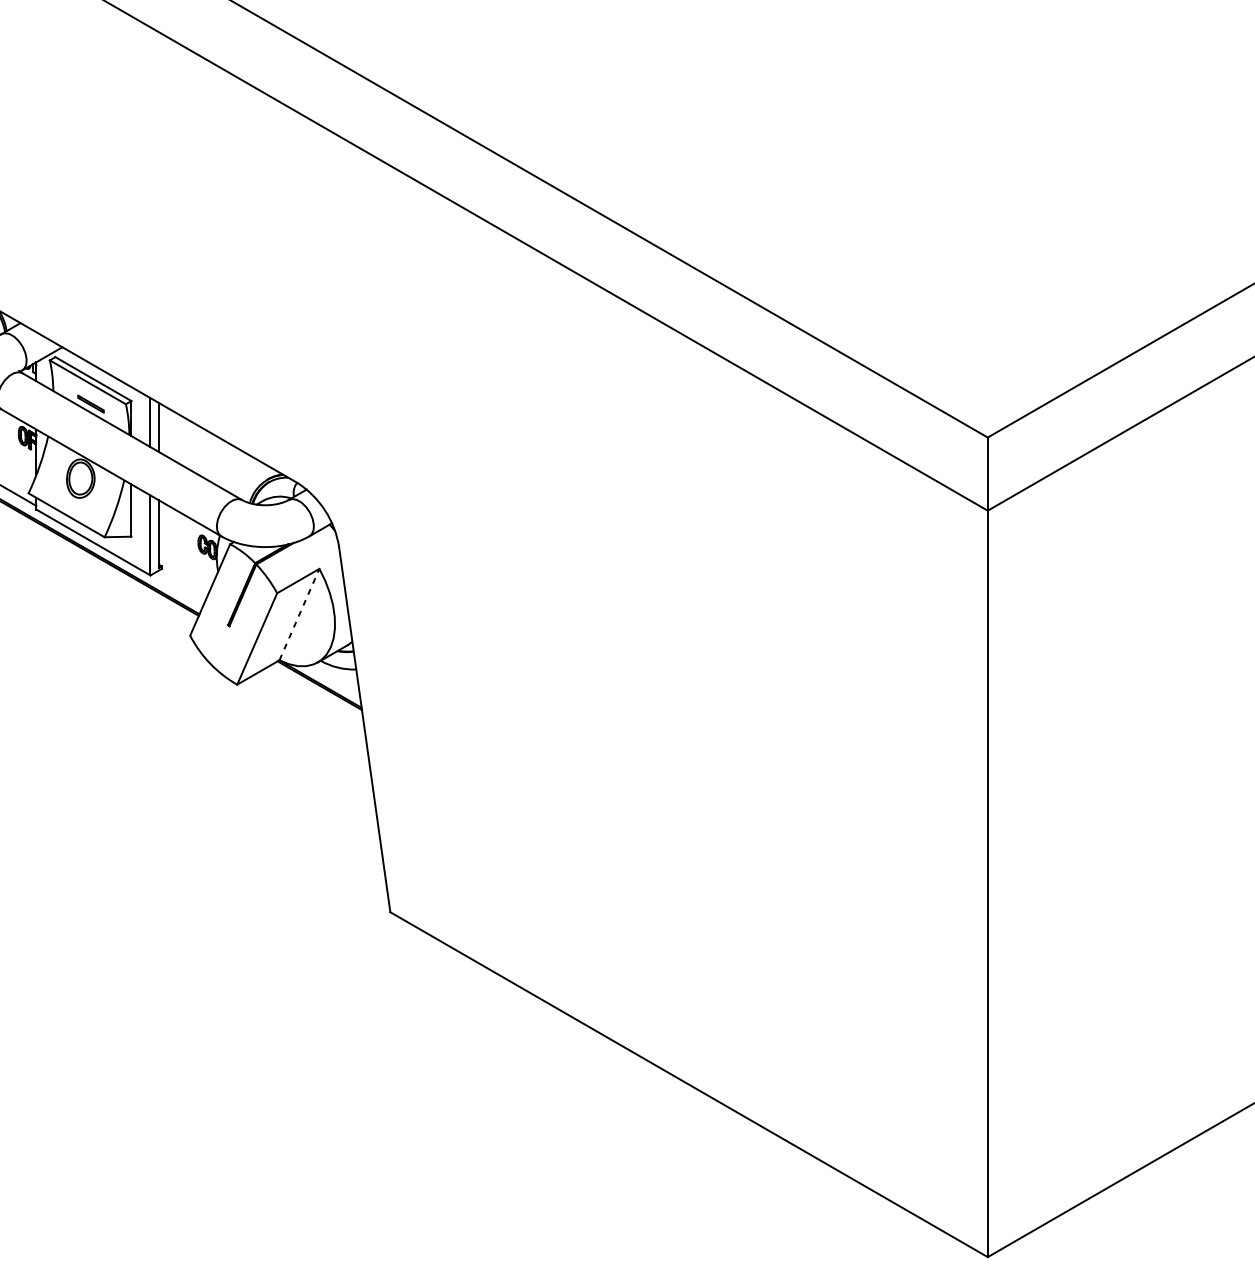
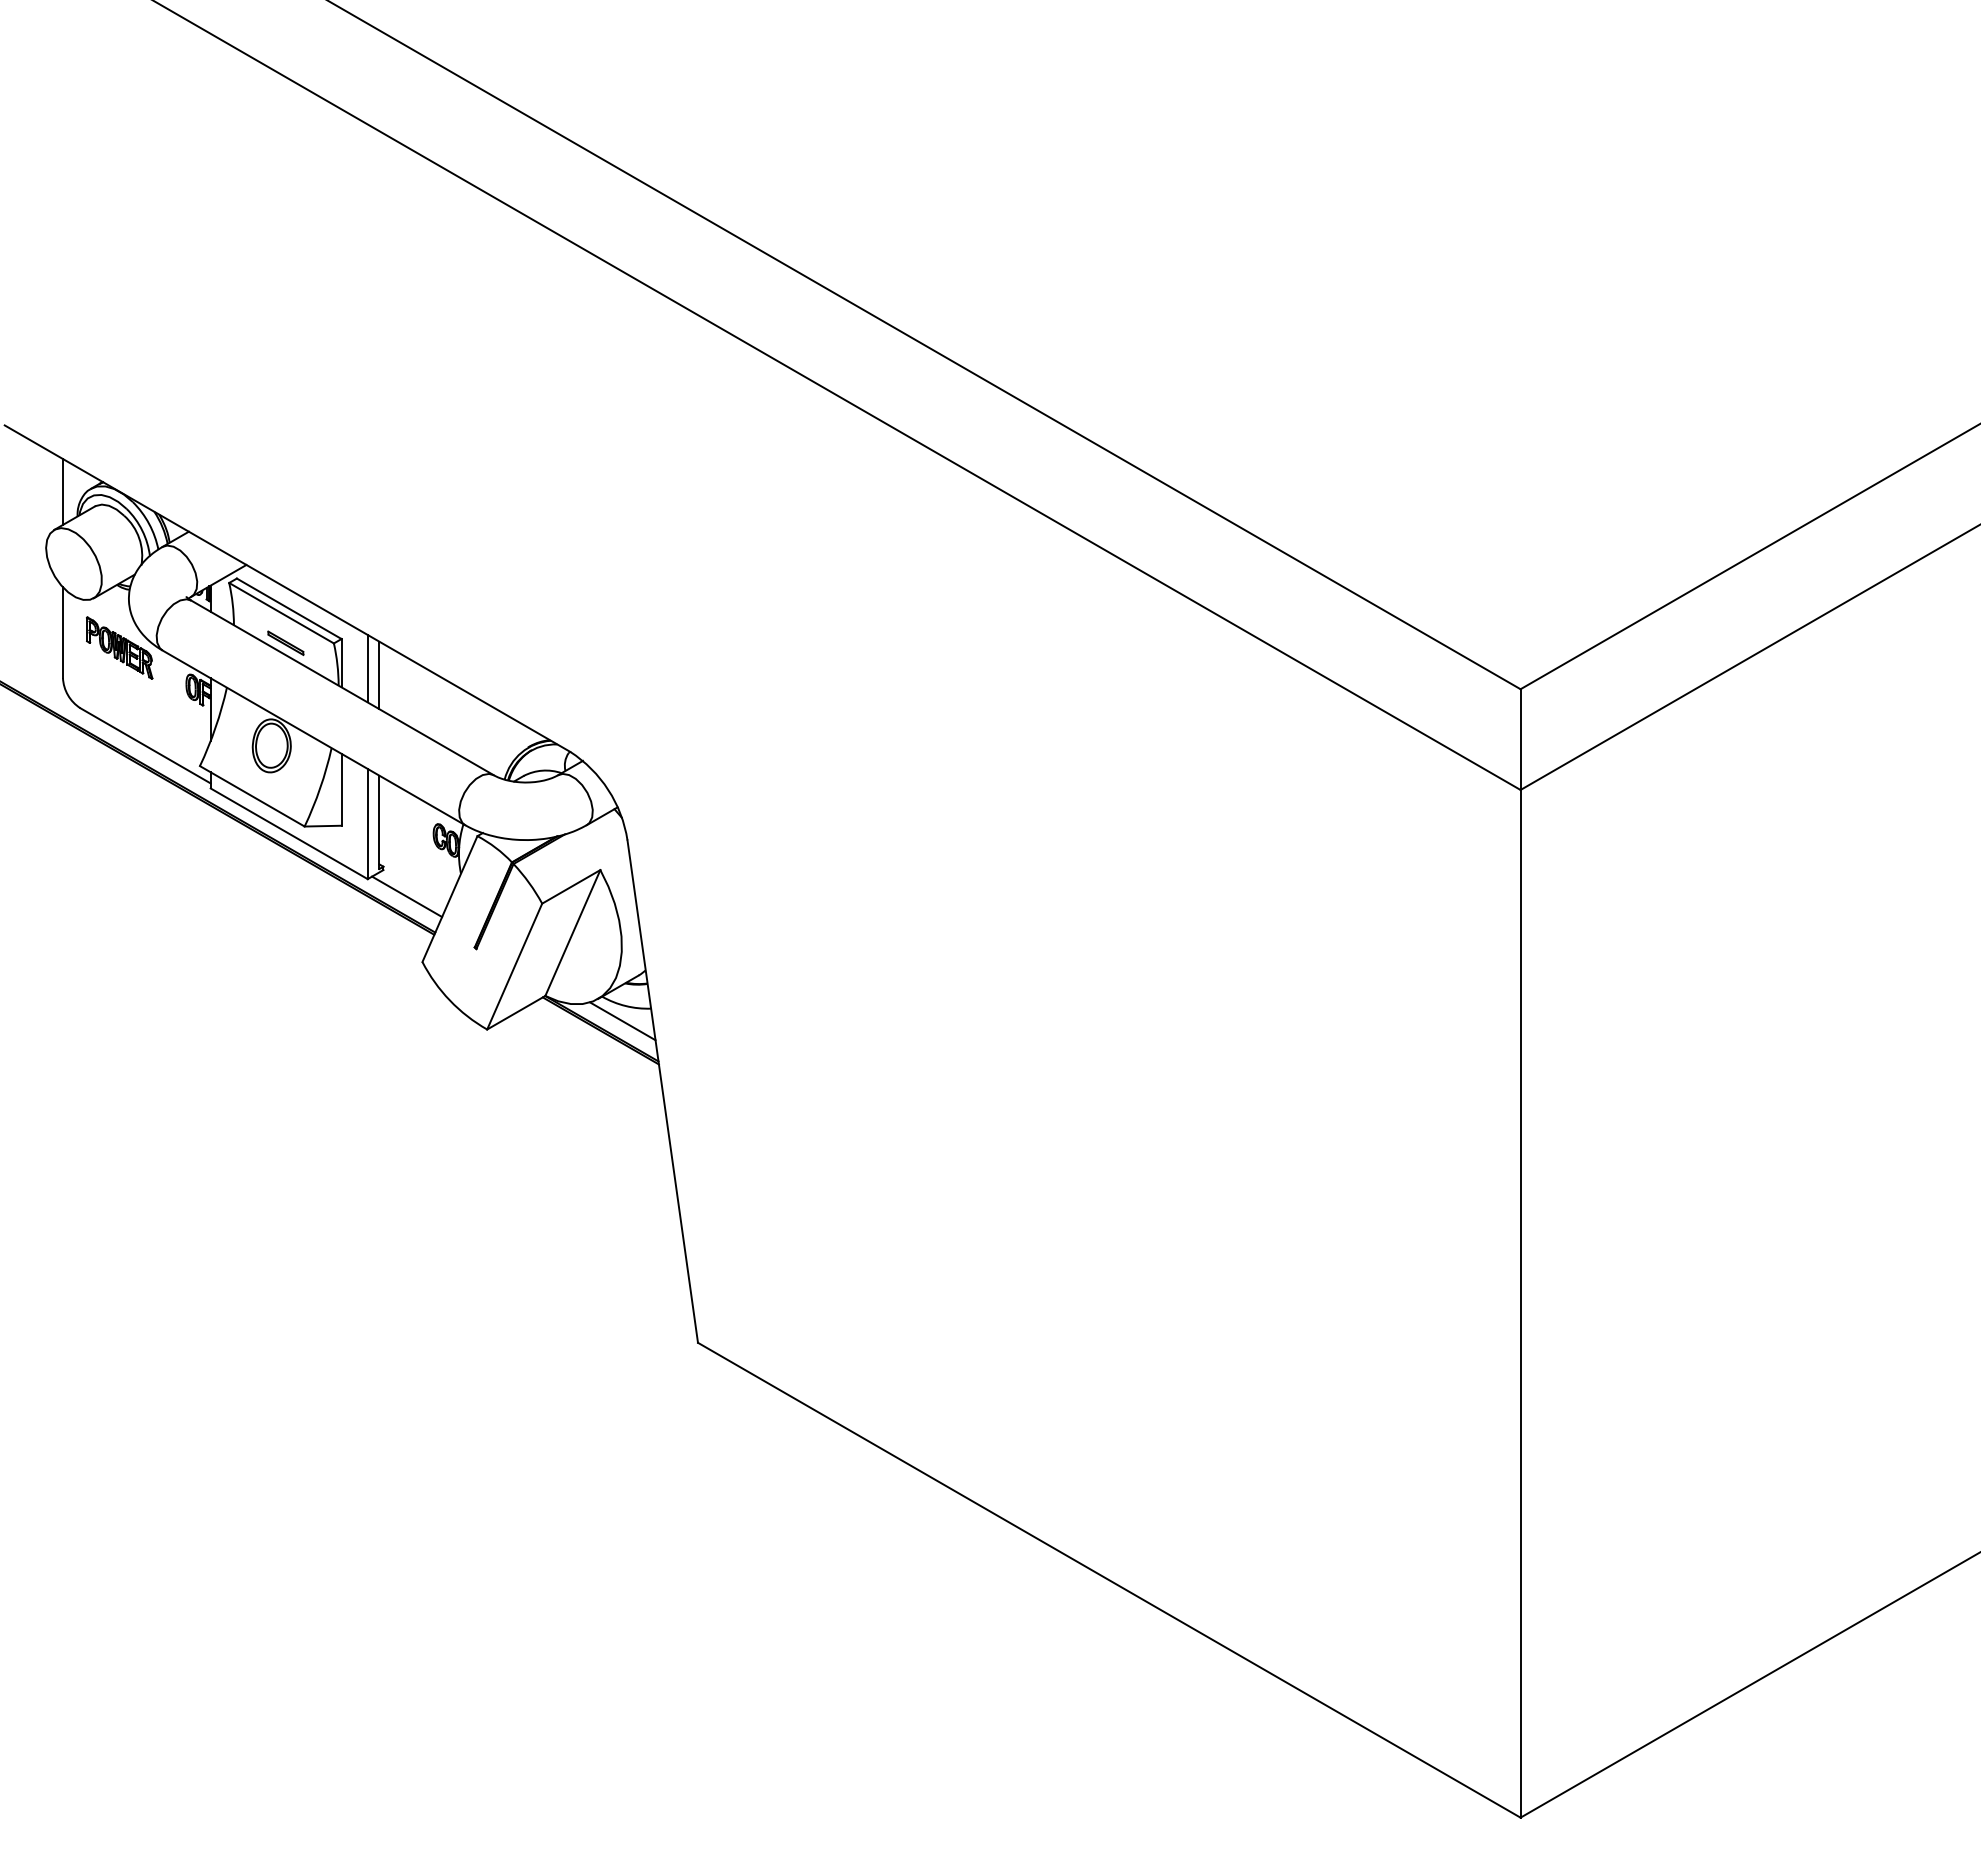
line: (179, 588) -> (407, 896), added
line: (299, 614) -> (572, 933), dashed -> solid
line: (335, 678) -> (622, 1021), added

